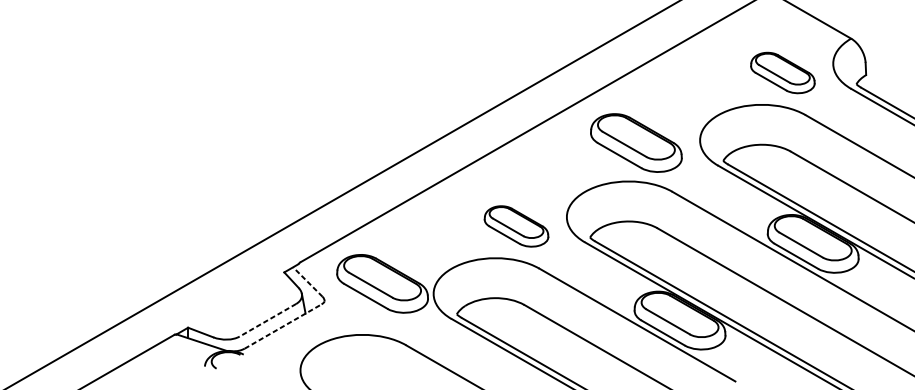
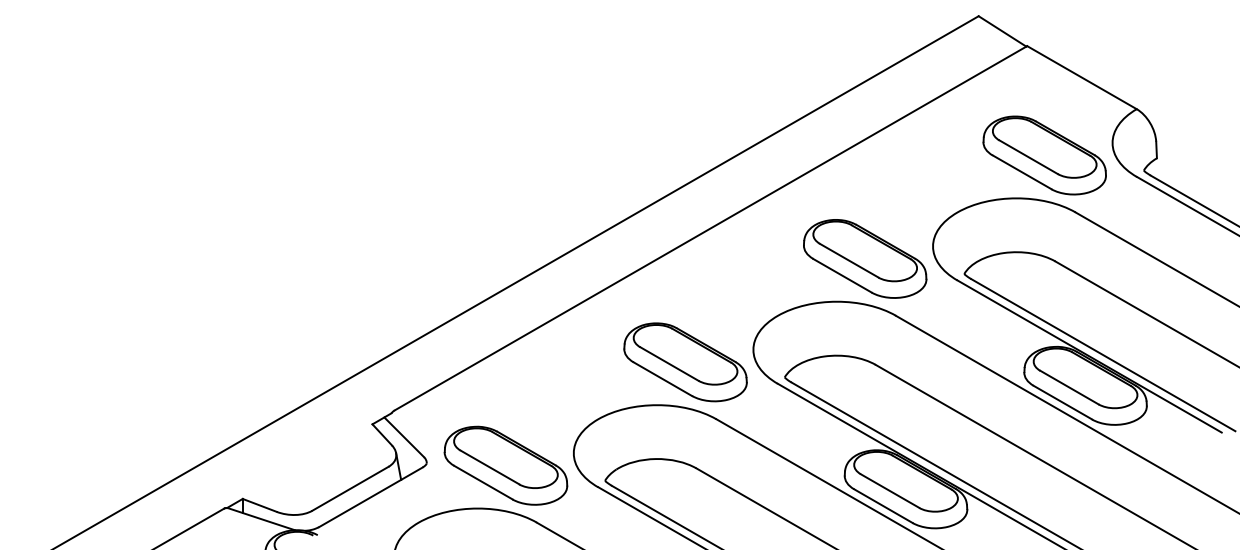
part: (782, 73) -> (1044, 155), size x1.43
part: (636, 142) -> (865, 258), moved
part: (516, 226) -> (685, 362), size x1.43
line: (307, 281) -> (403, 436), dashed -> solid
part: (382, 283) -> (505, 465), moved
line: (267, 320) -> (349, 489), dashed -> solid
line: (282, 326) -> (370, 497), dashed -> solid

